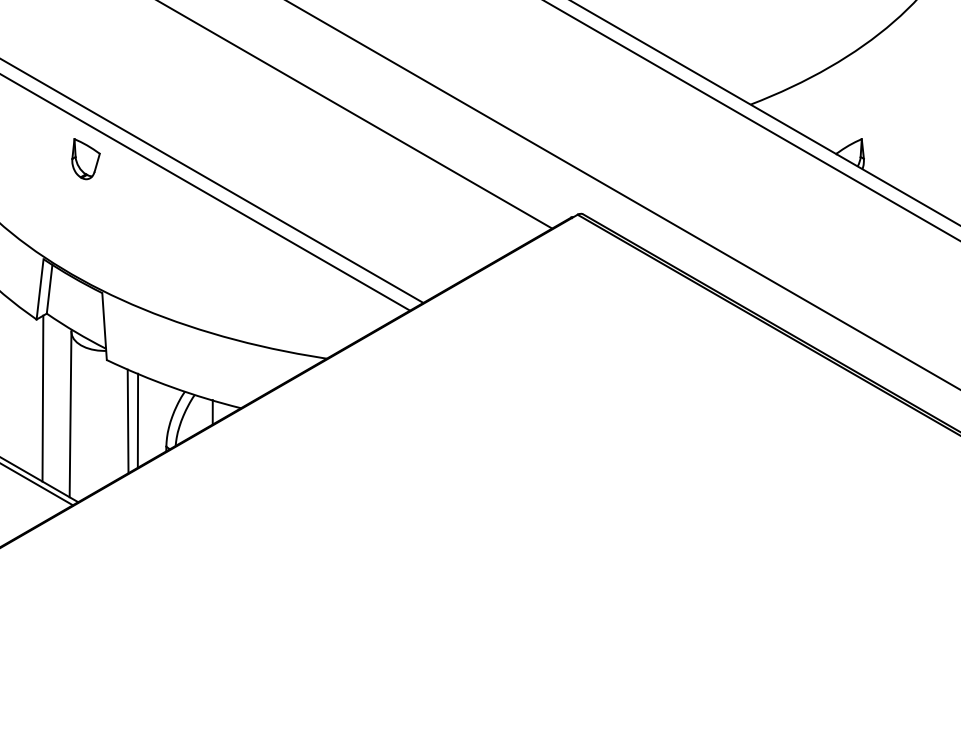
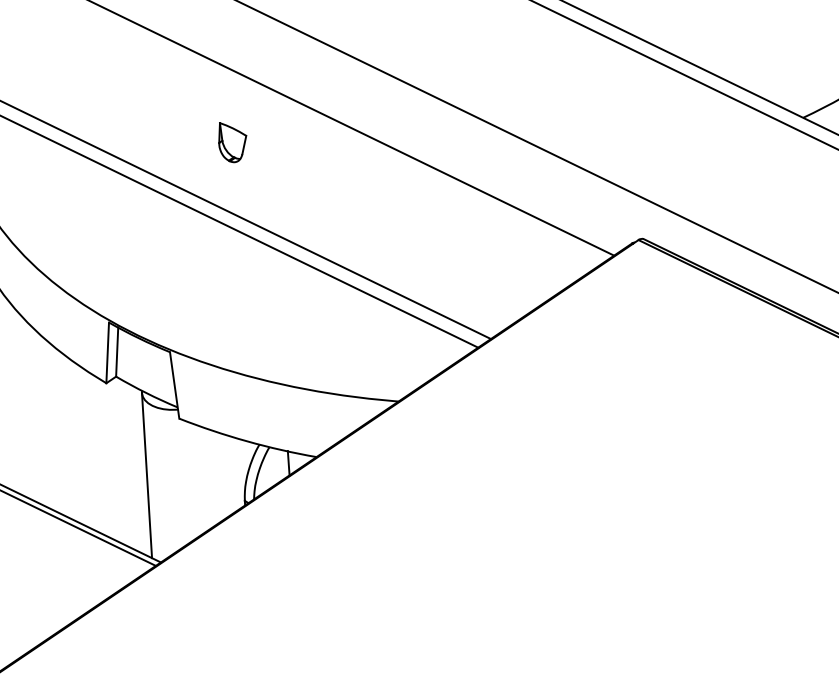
part: (85, 159) -> (232, 142), moved
line: (42, 398) -> (117, 461), removed
line: (137, 420) -> (214, 476), removed
line: (127, 421) -> (204, 478), removed

